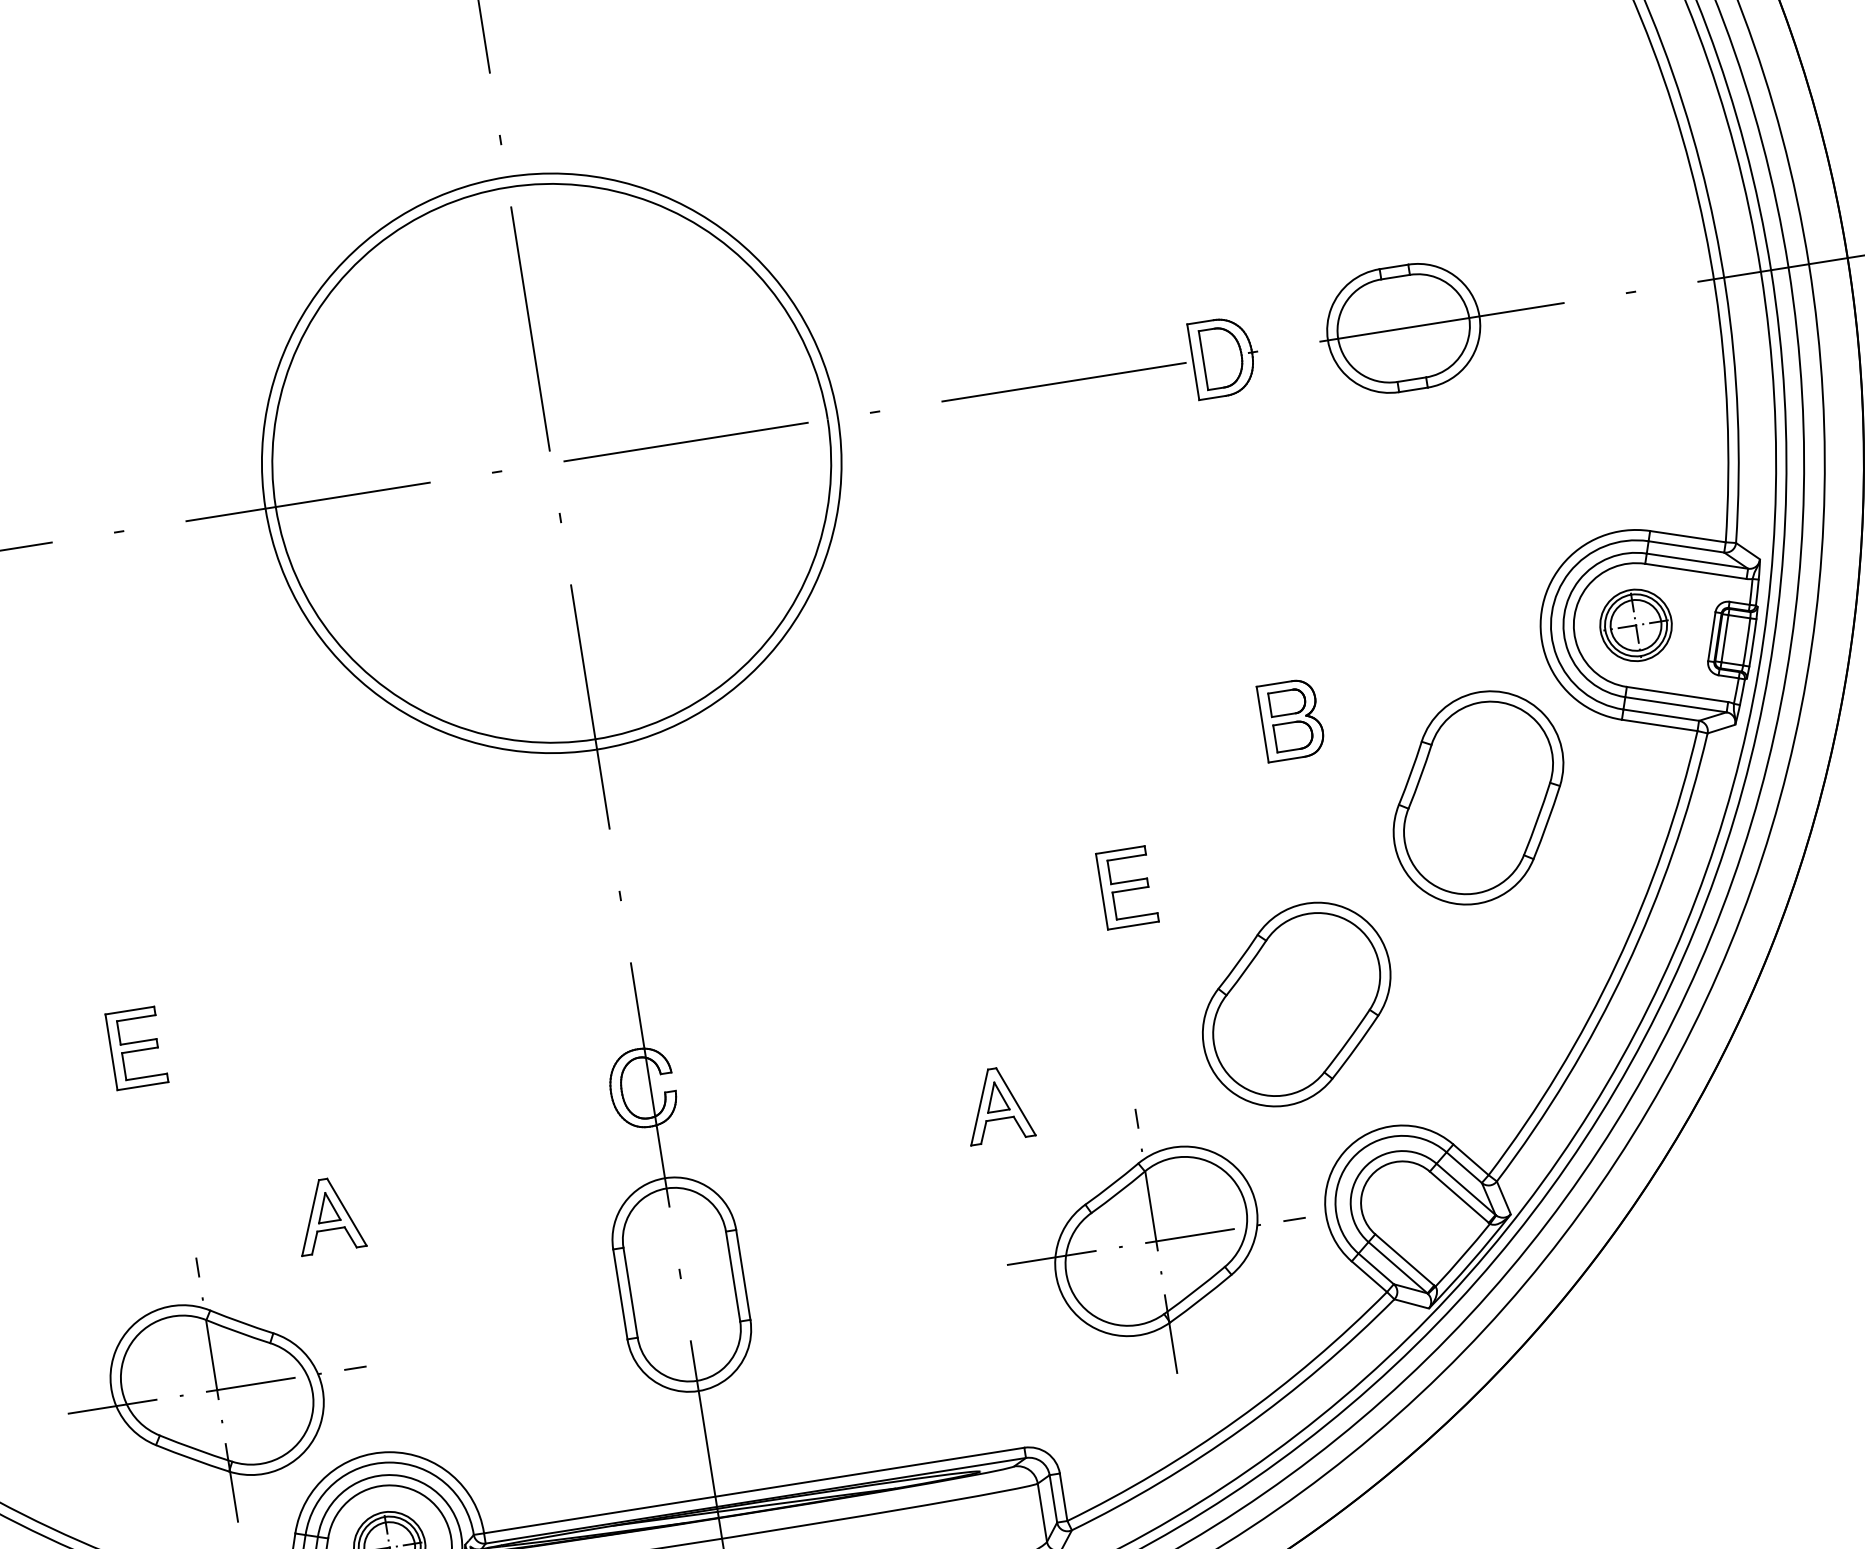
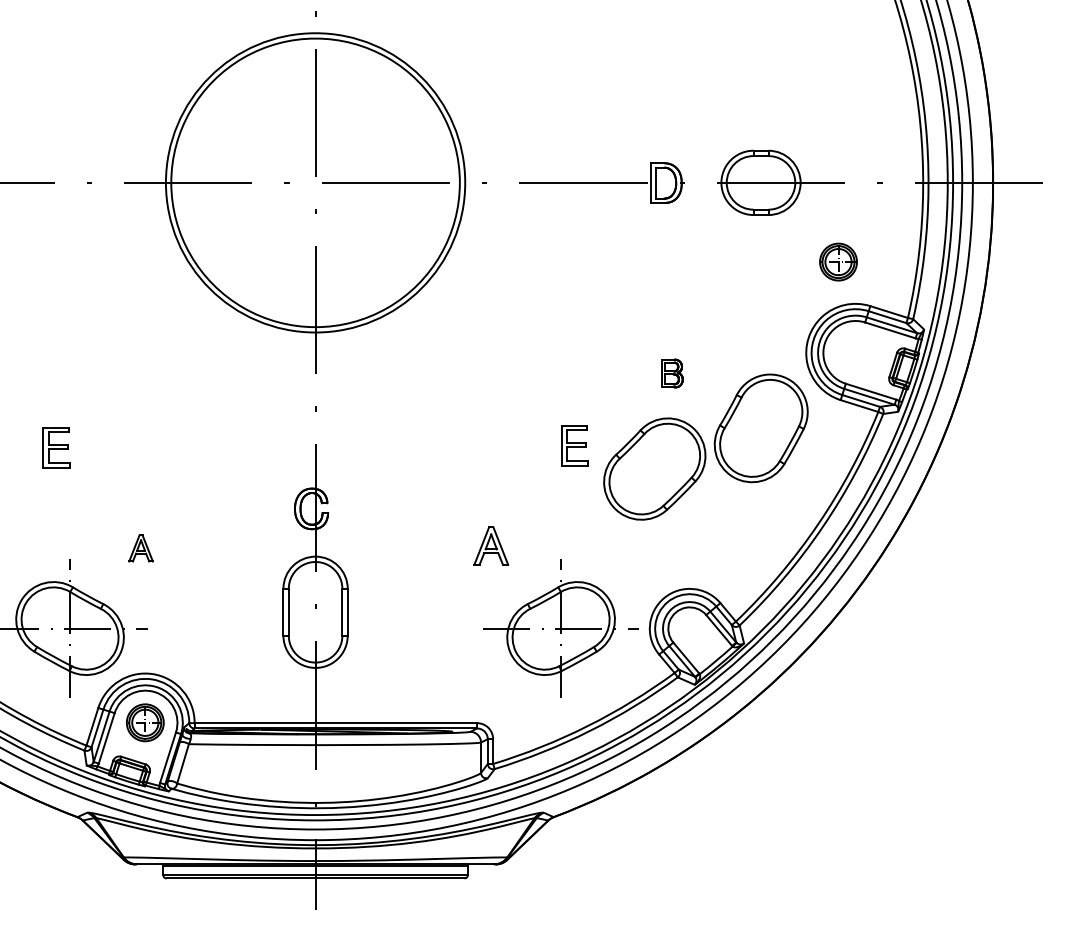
part: (1635, 624) -> (838, 261), moved
part: (1292, 719) -> (672, 373), size x0.7
part: (1295, 1003) -> (654, 468), moved
part: (327, 1215) -> (140, 548), size x0.7

